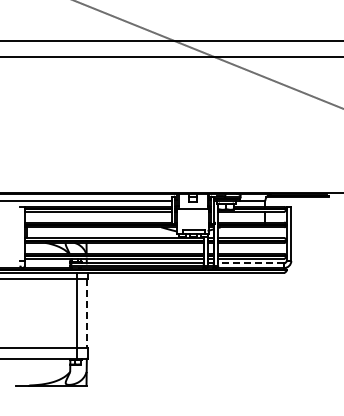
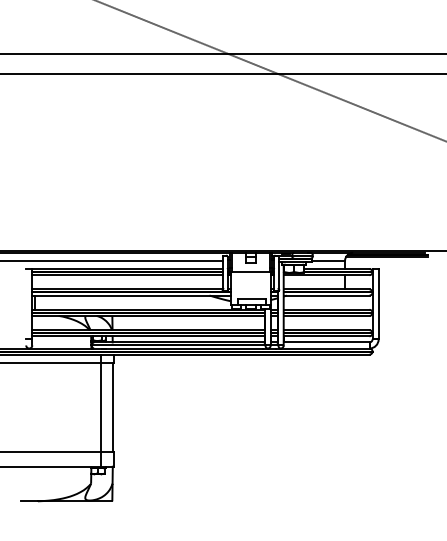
line: (251, 263) -> (326, 342), dashed -> solid
line: (86, 313) -> (112, 407), dashed -> solid

